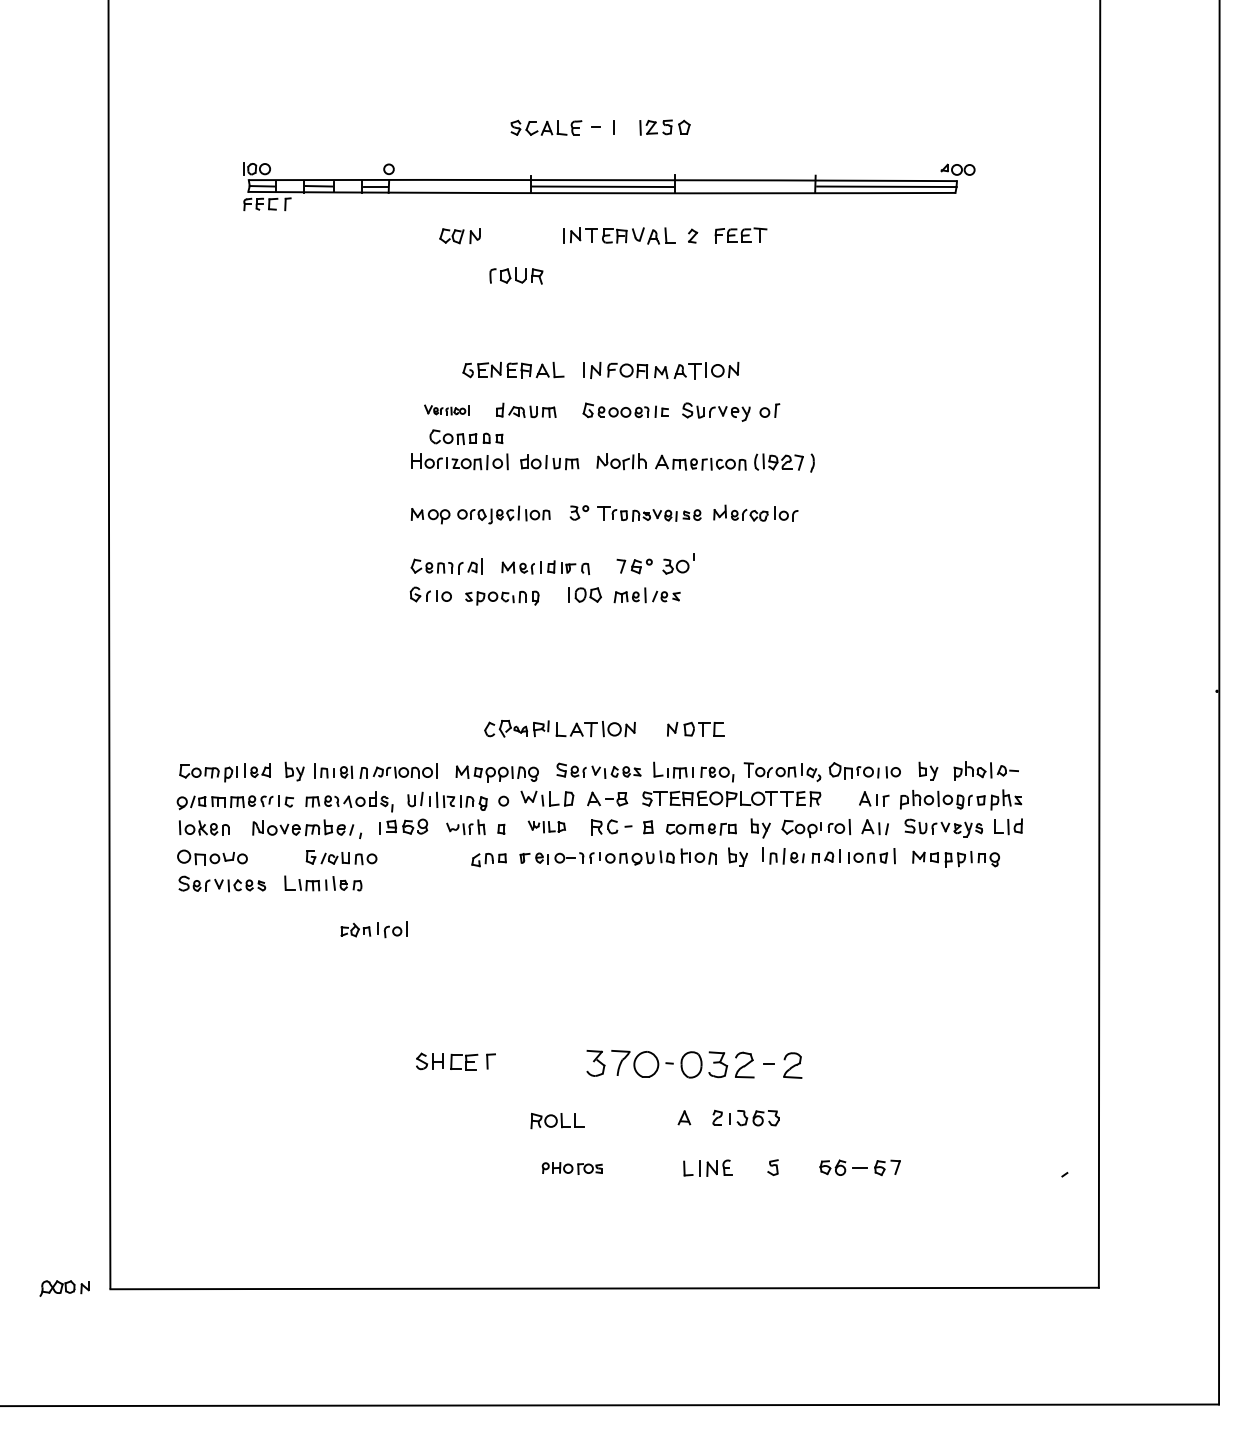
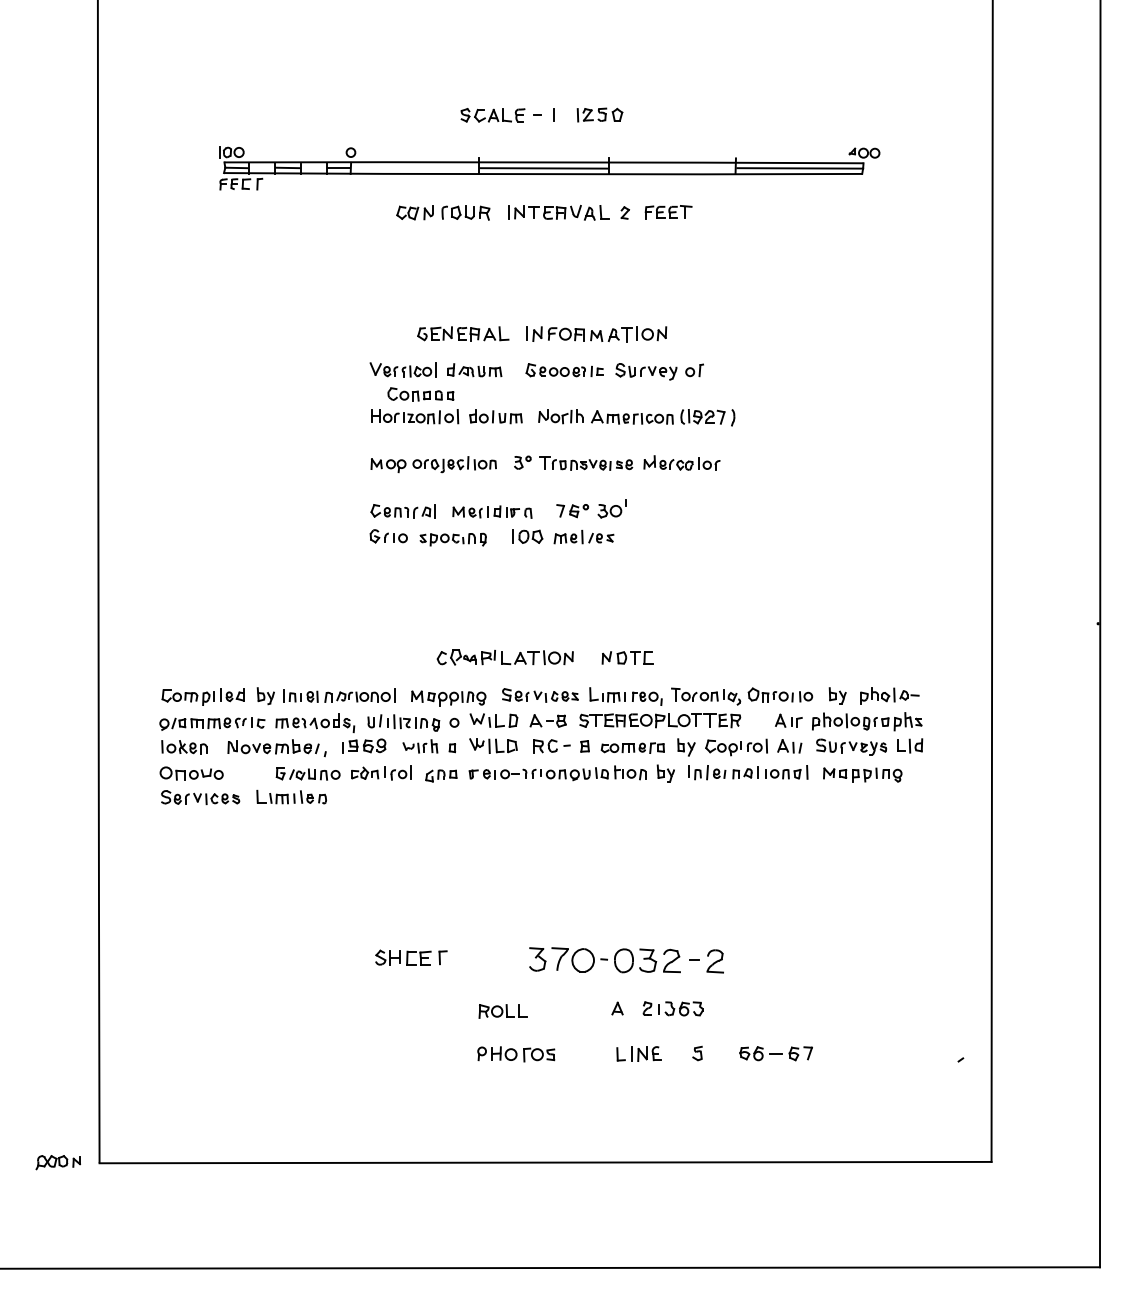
part: (516, 275) -> (466, 212), moved
part: (446, 409) -> (402, 369), size x1.67
part: (546, 826) -> (493, 745), size x1.43
part: (373, 929) -> (381, 772), moved
part: (572, 1168) -> (516, 1054), size x1.43

